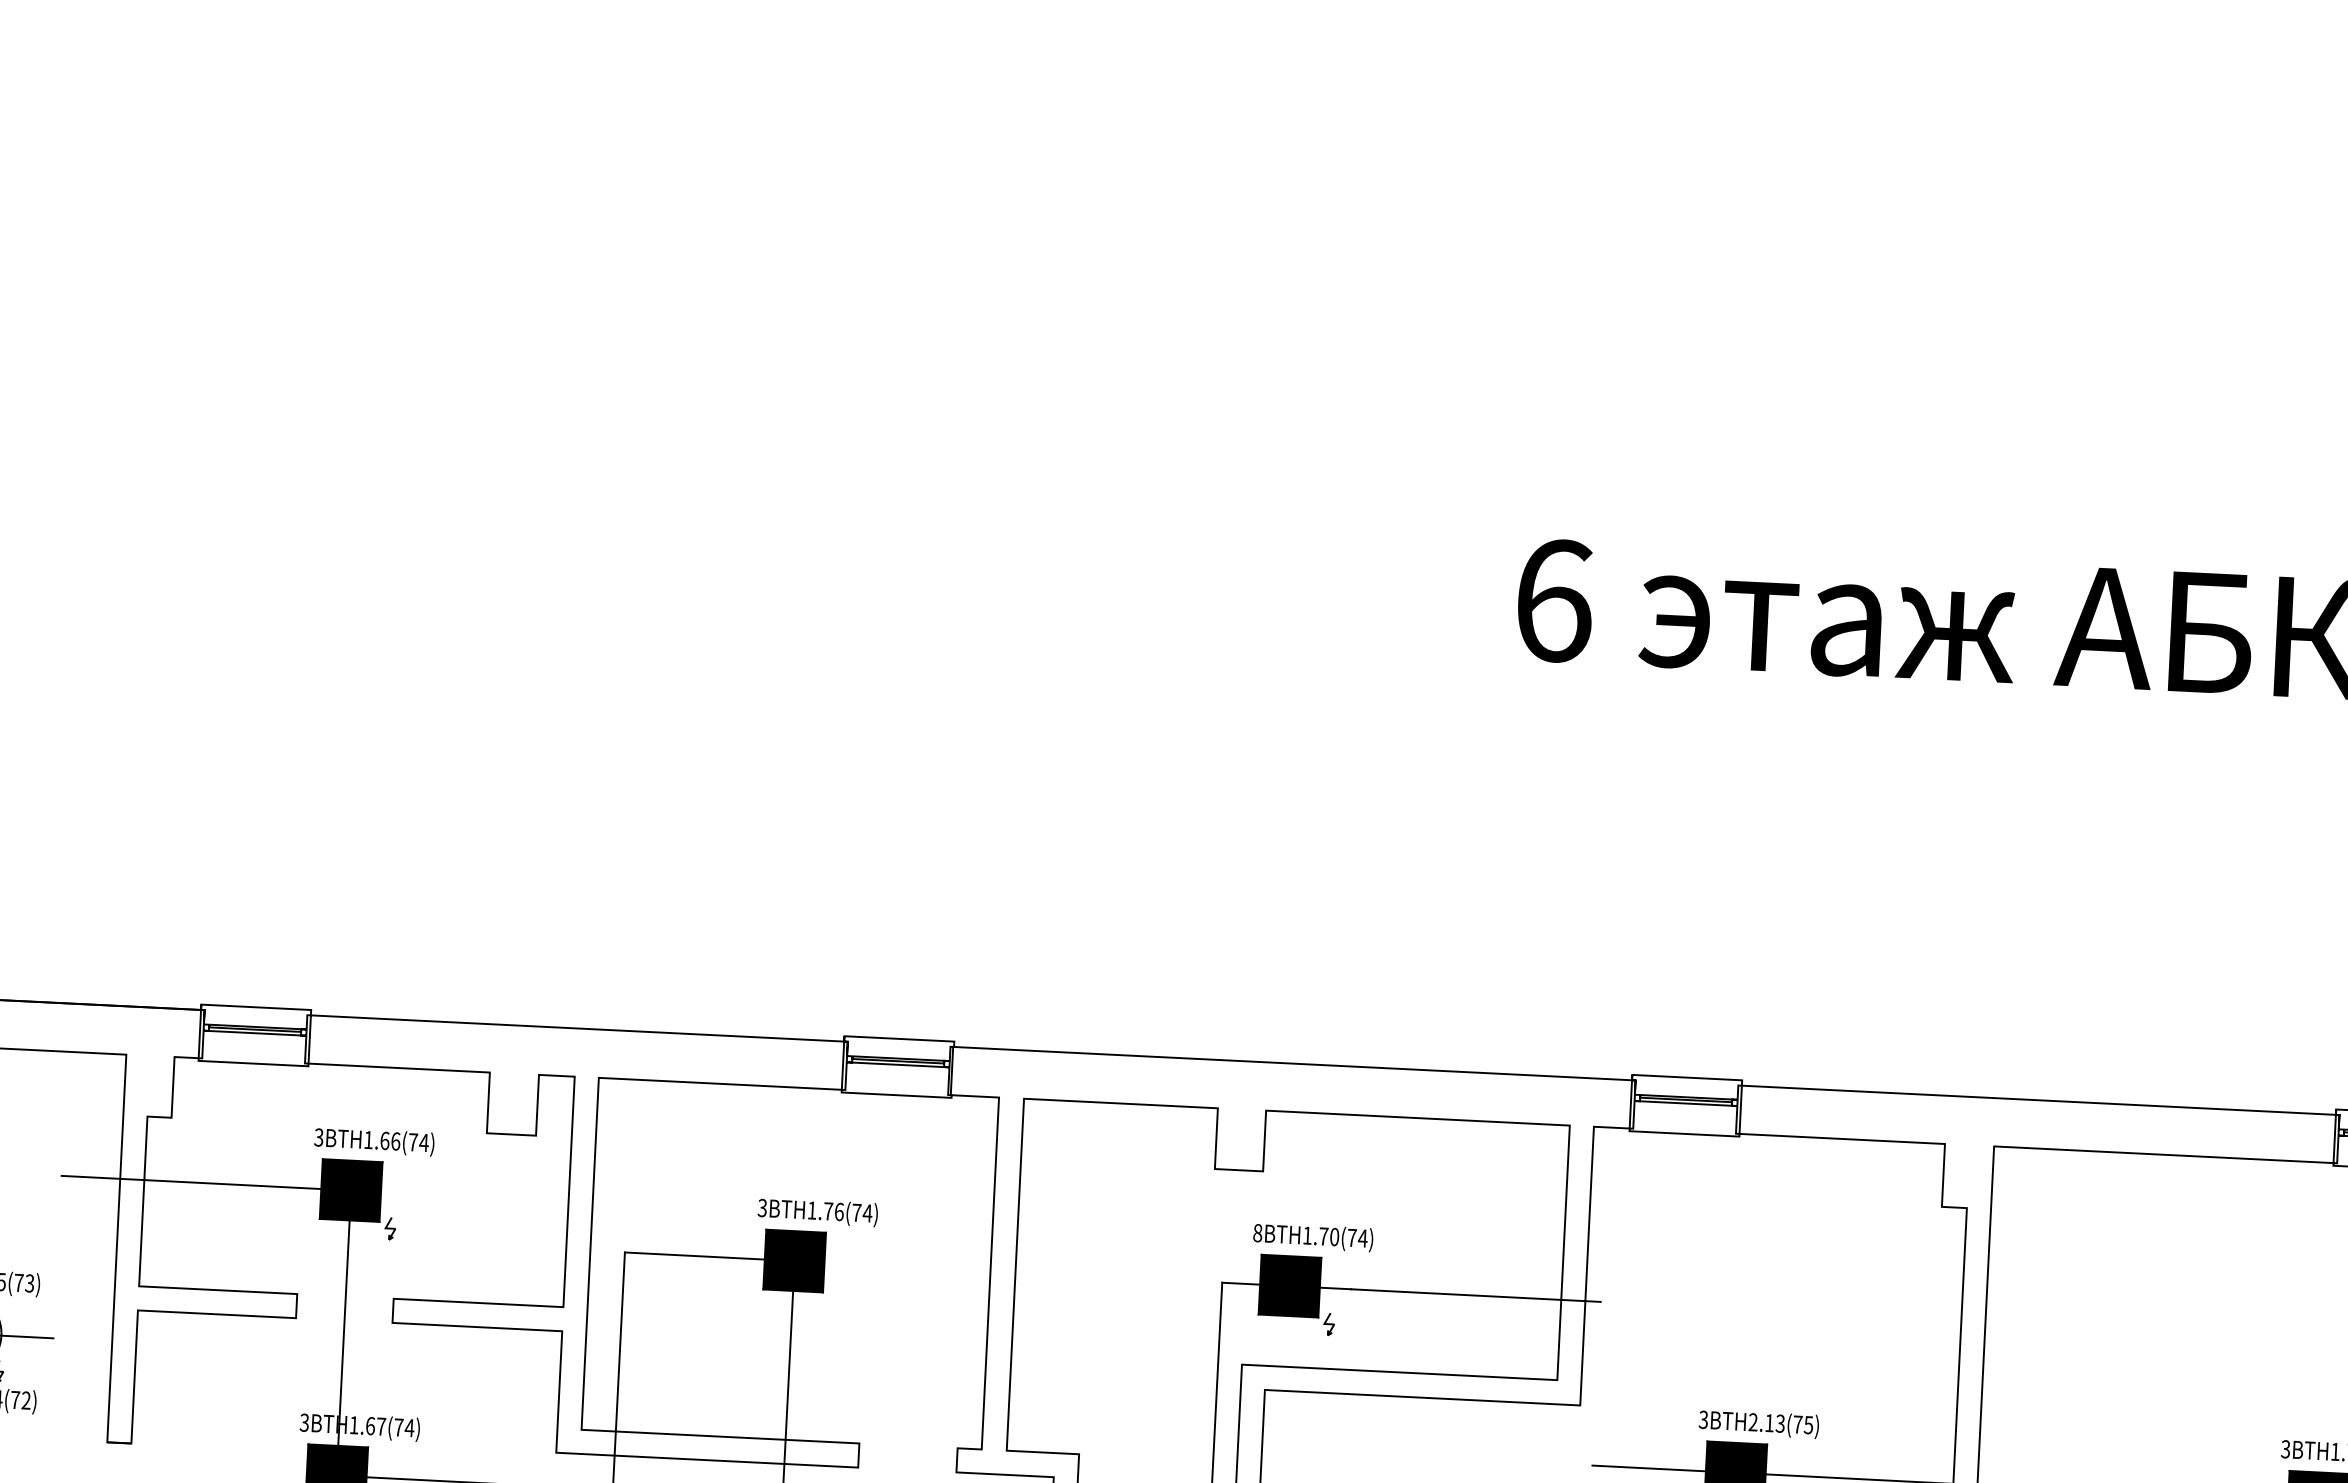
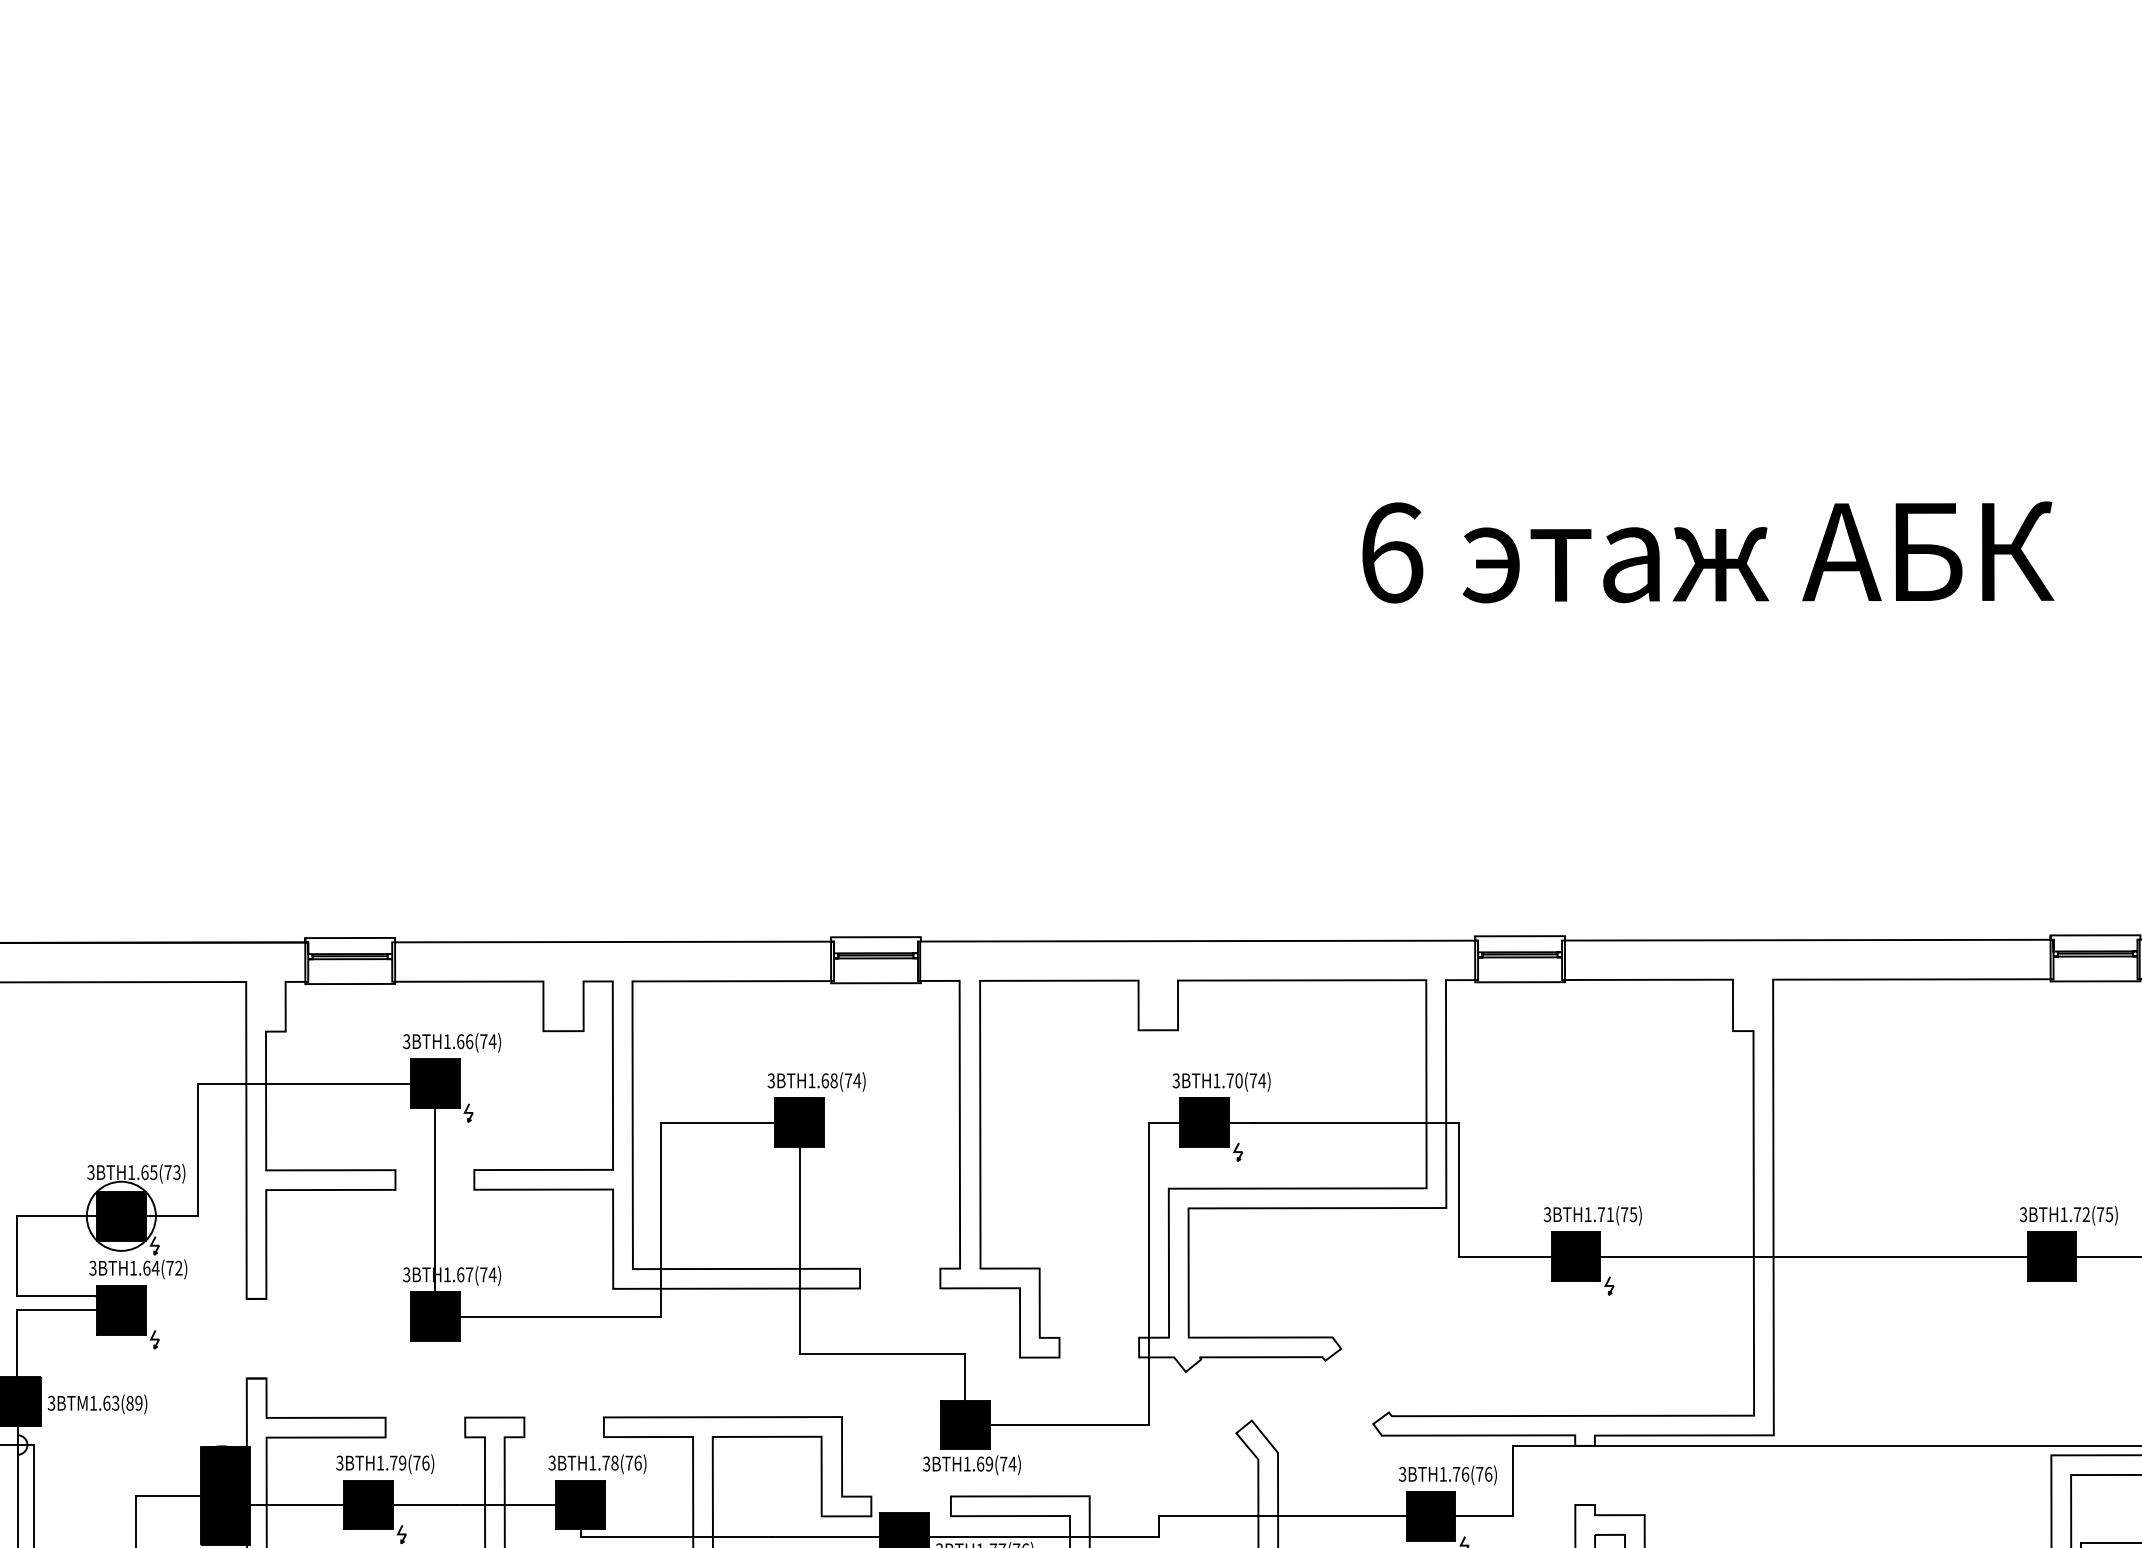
text: (833, 1211) -> (829, 1080), 3BTH1.76(74) -> 3BTH1.68(74)
text: (1256, 1232) -> (1175, 1080), 8BTH1.70(74) -> 3BTH1.70(74)
line: (57, 1256) -> (198, 1149), added
line: (1596, 1383) -> (1458, 1189), added
text: (1765, 1422) -> (1598, 1214), 3BTH2.13(75) -> 3BTH1.71(75)

